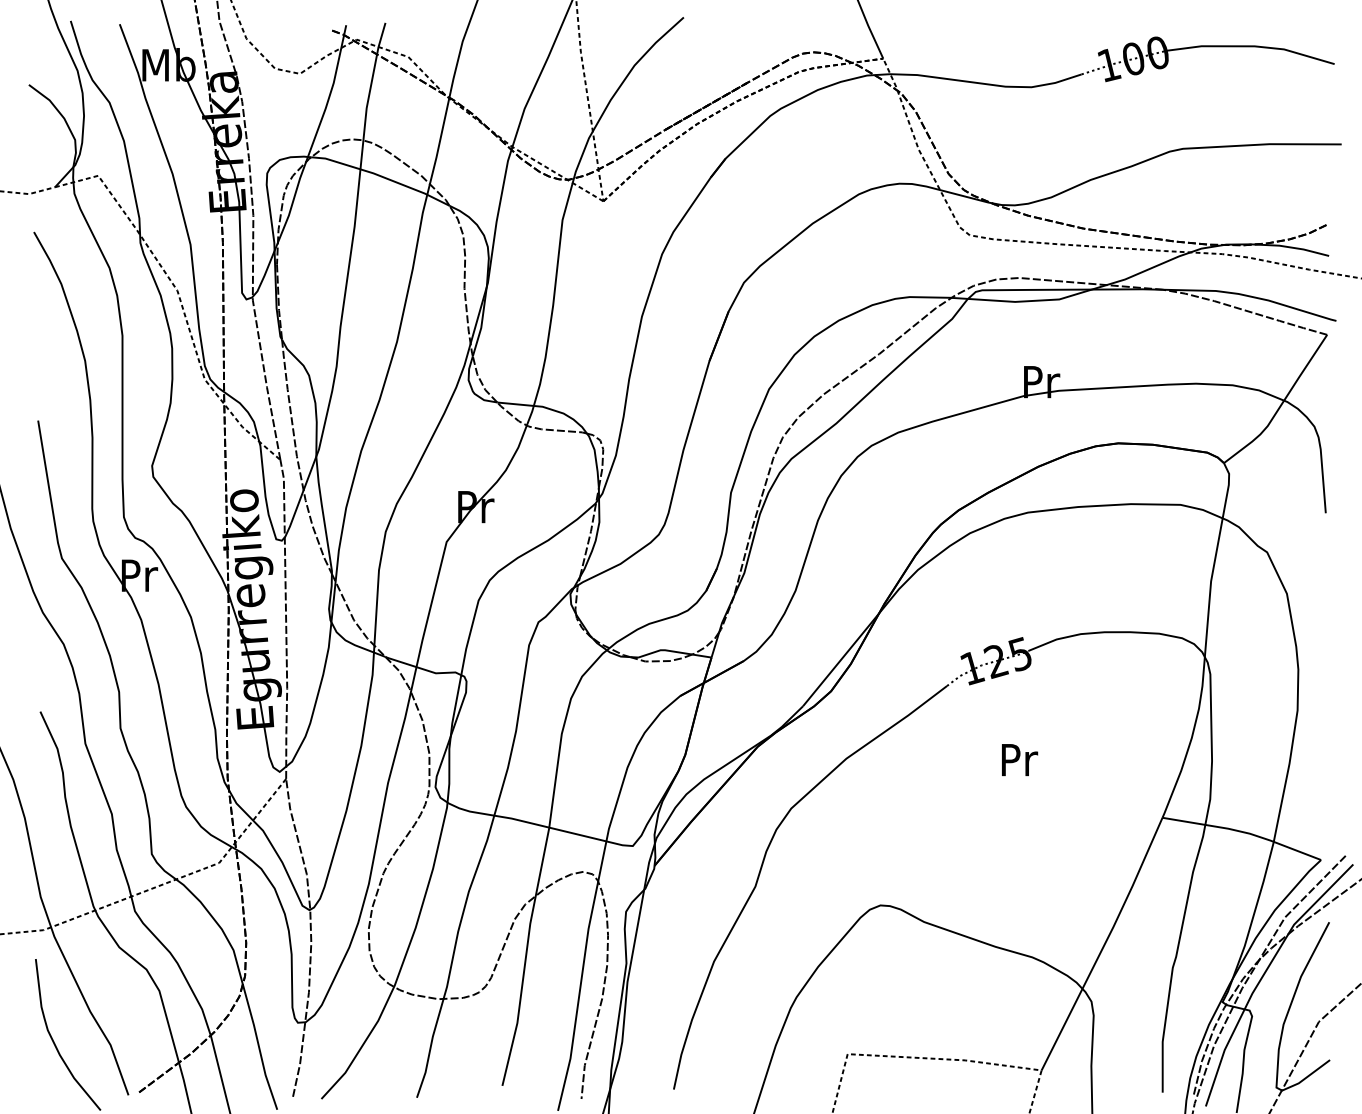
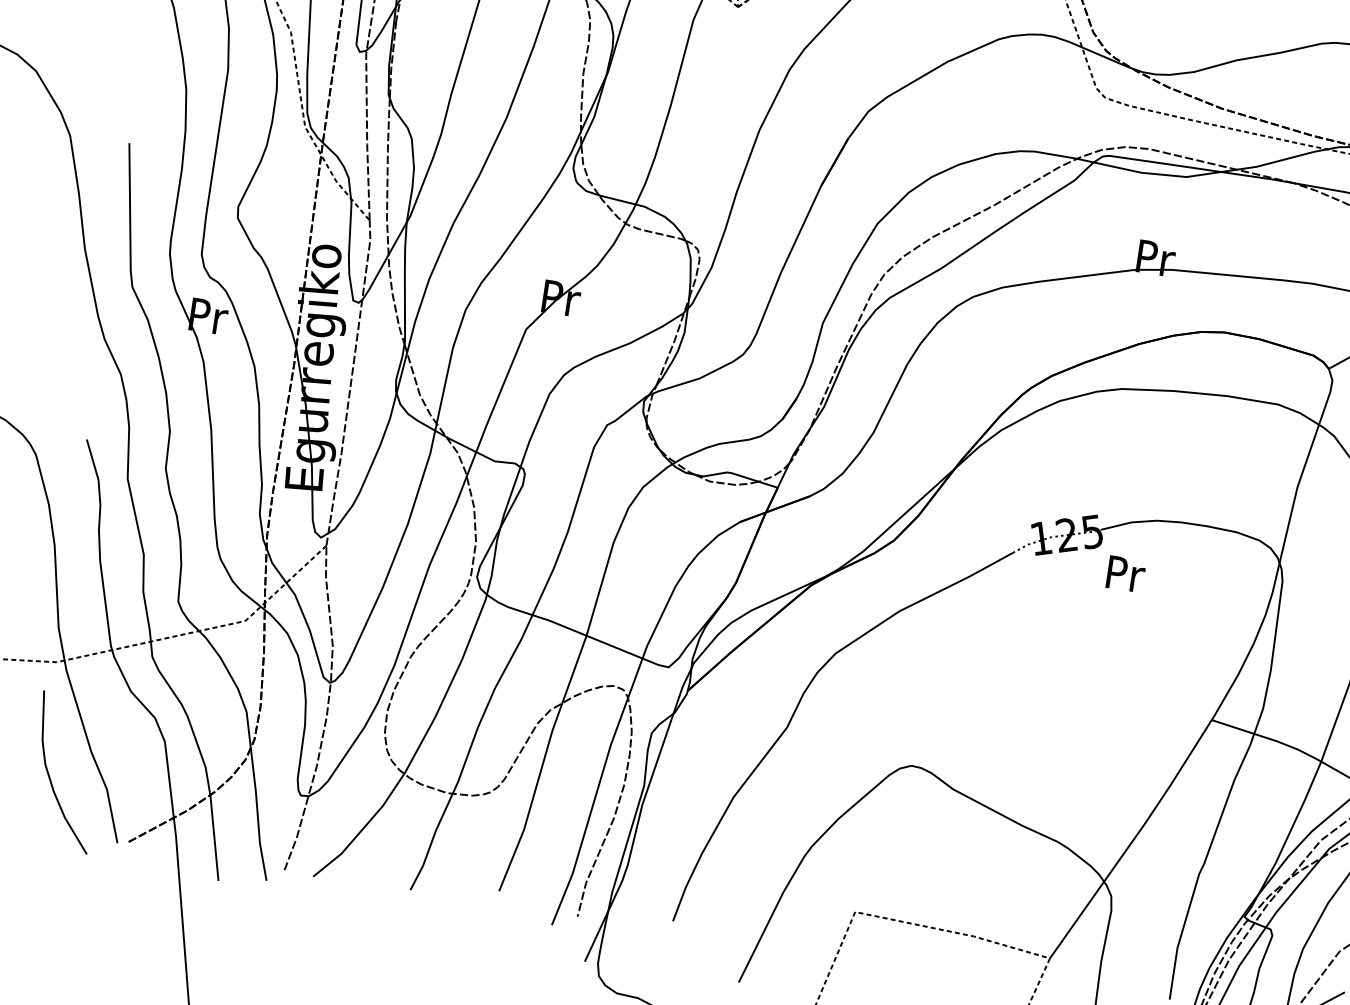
text: (1020, 759) -> (1126, 573), moved

